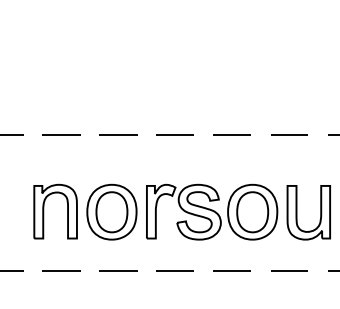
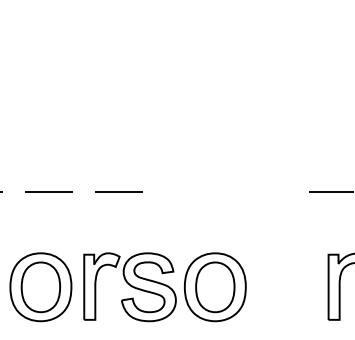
line: (231, 134) -> (189, 190), removed
line: (289, 134) -> (260, 190), removed
part: (297, 212) -> (270, 287), removed

